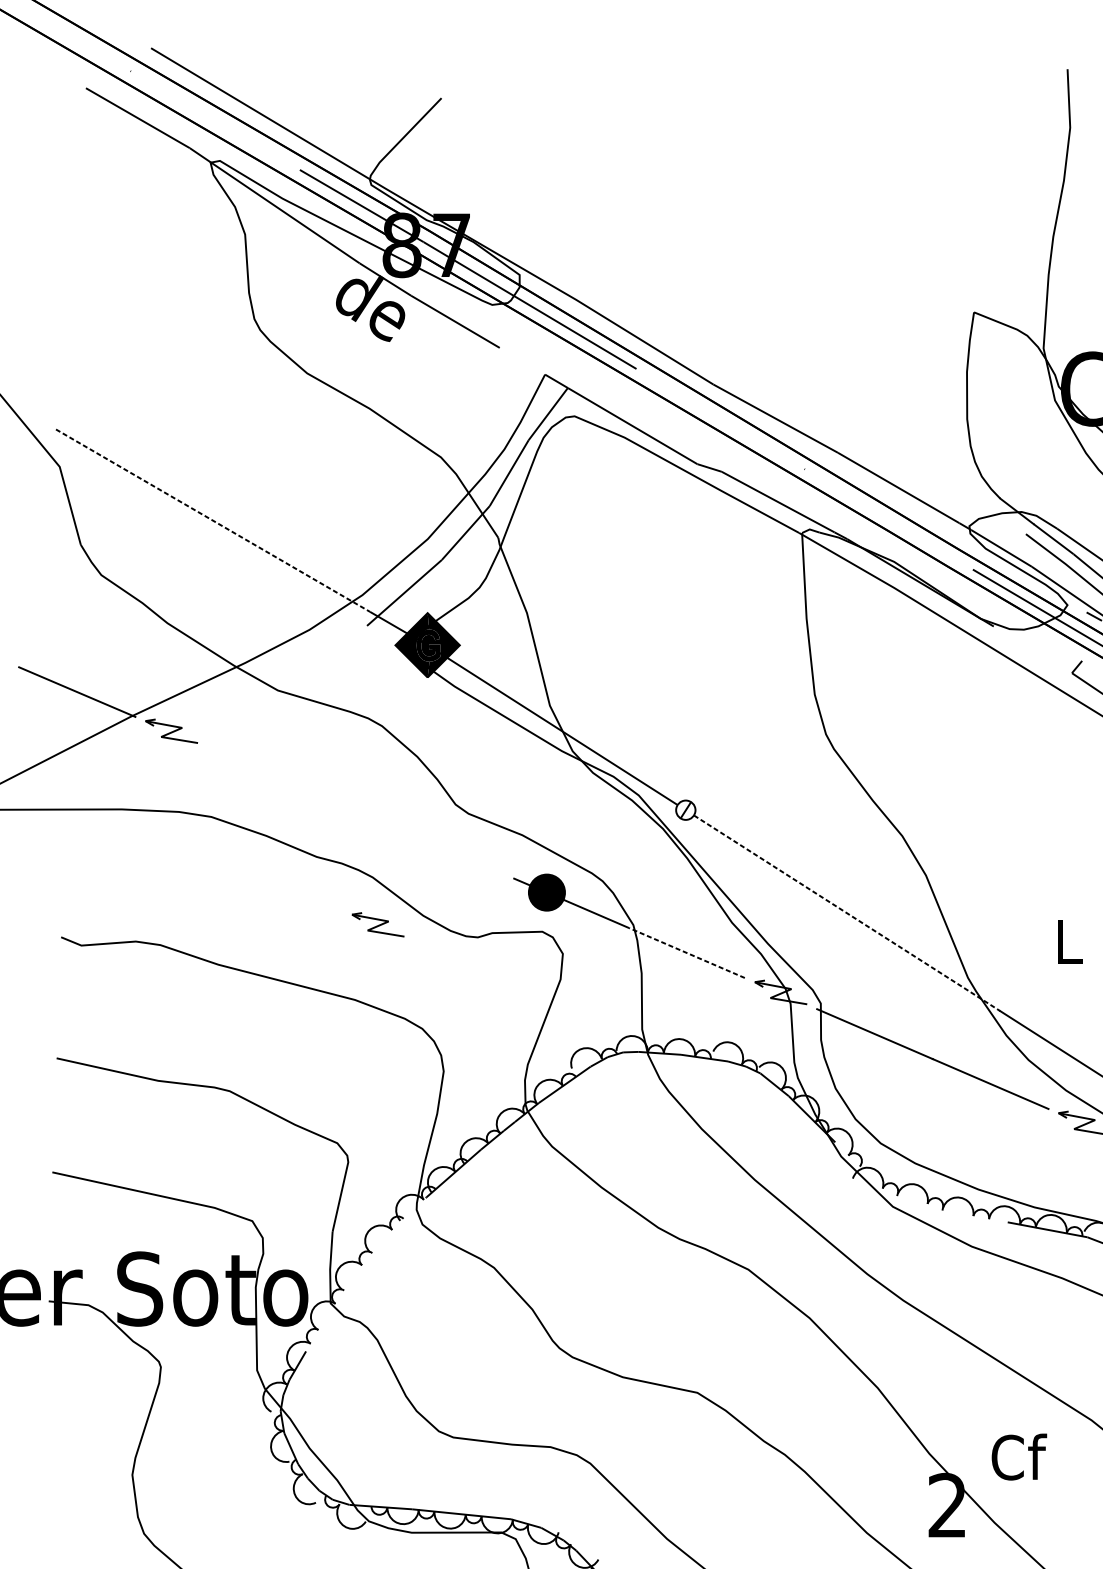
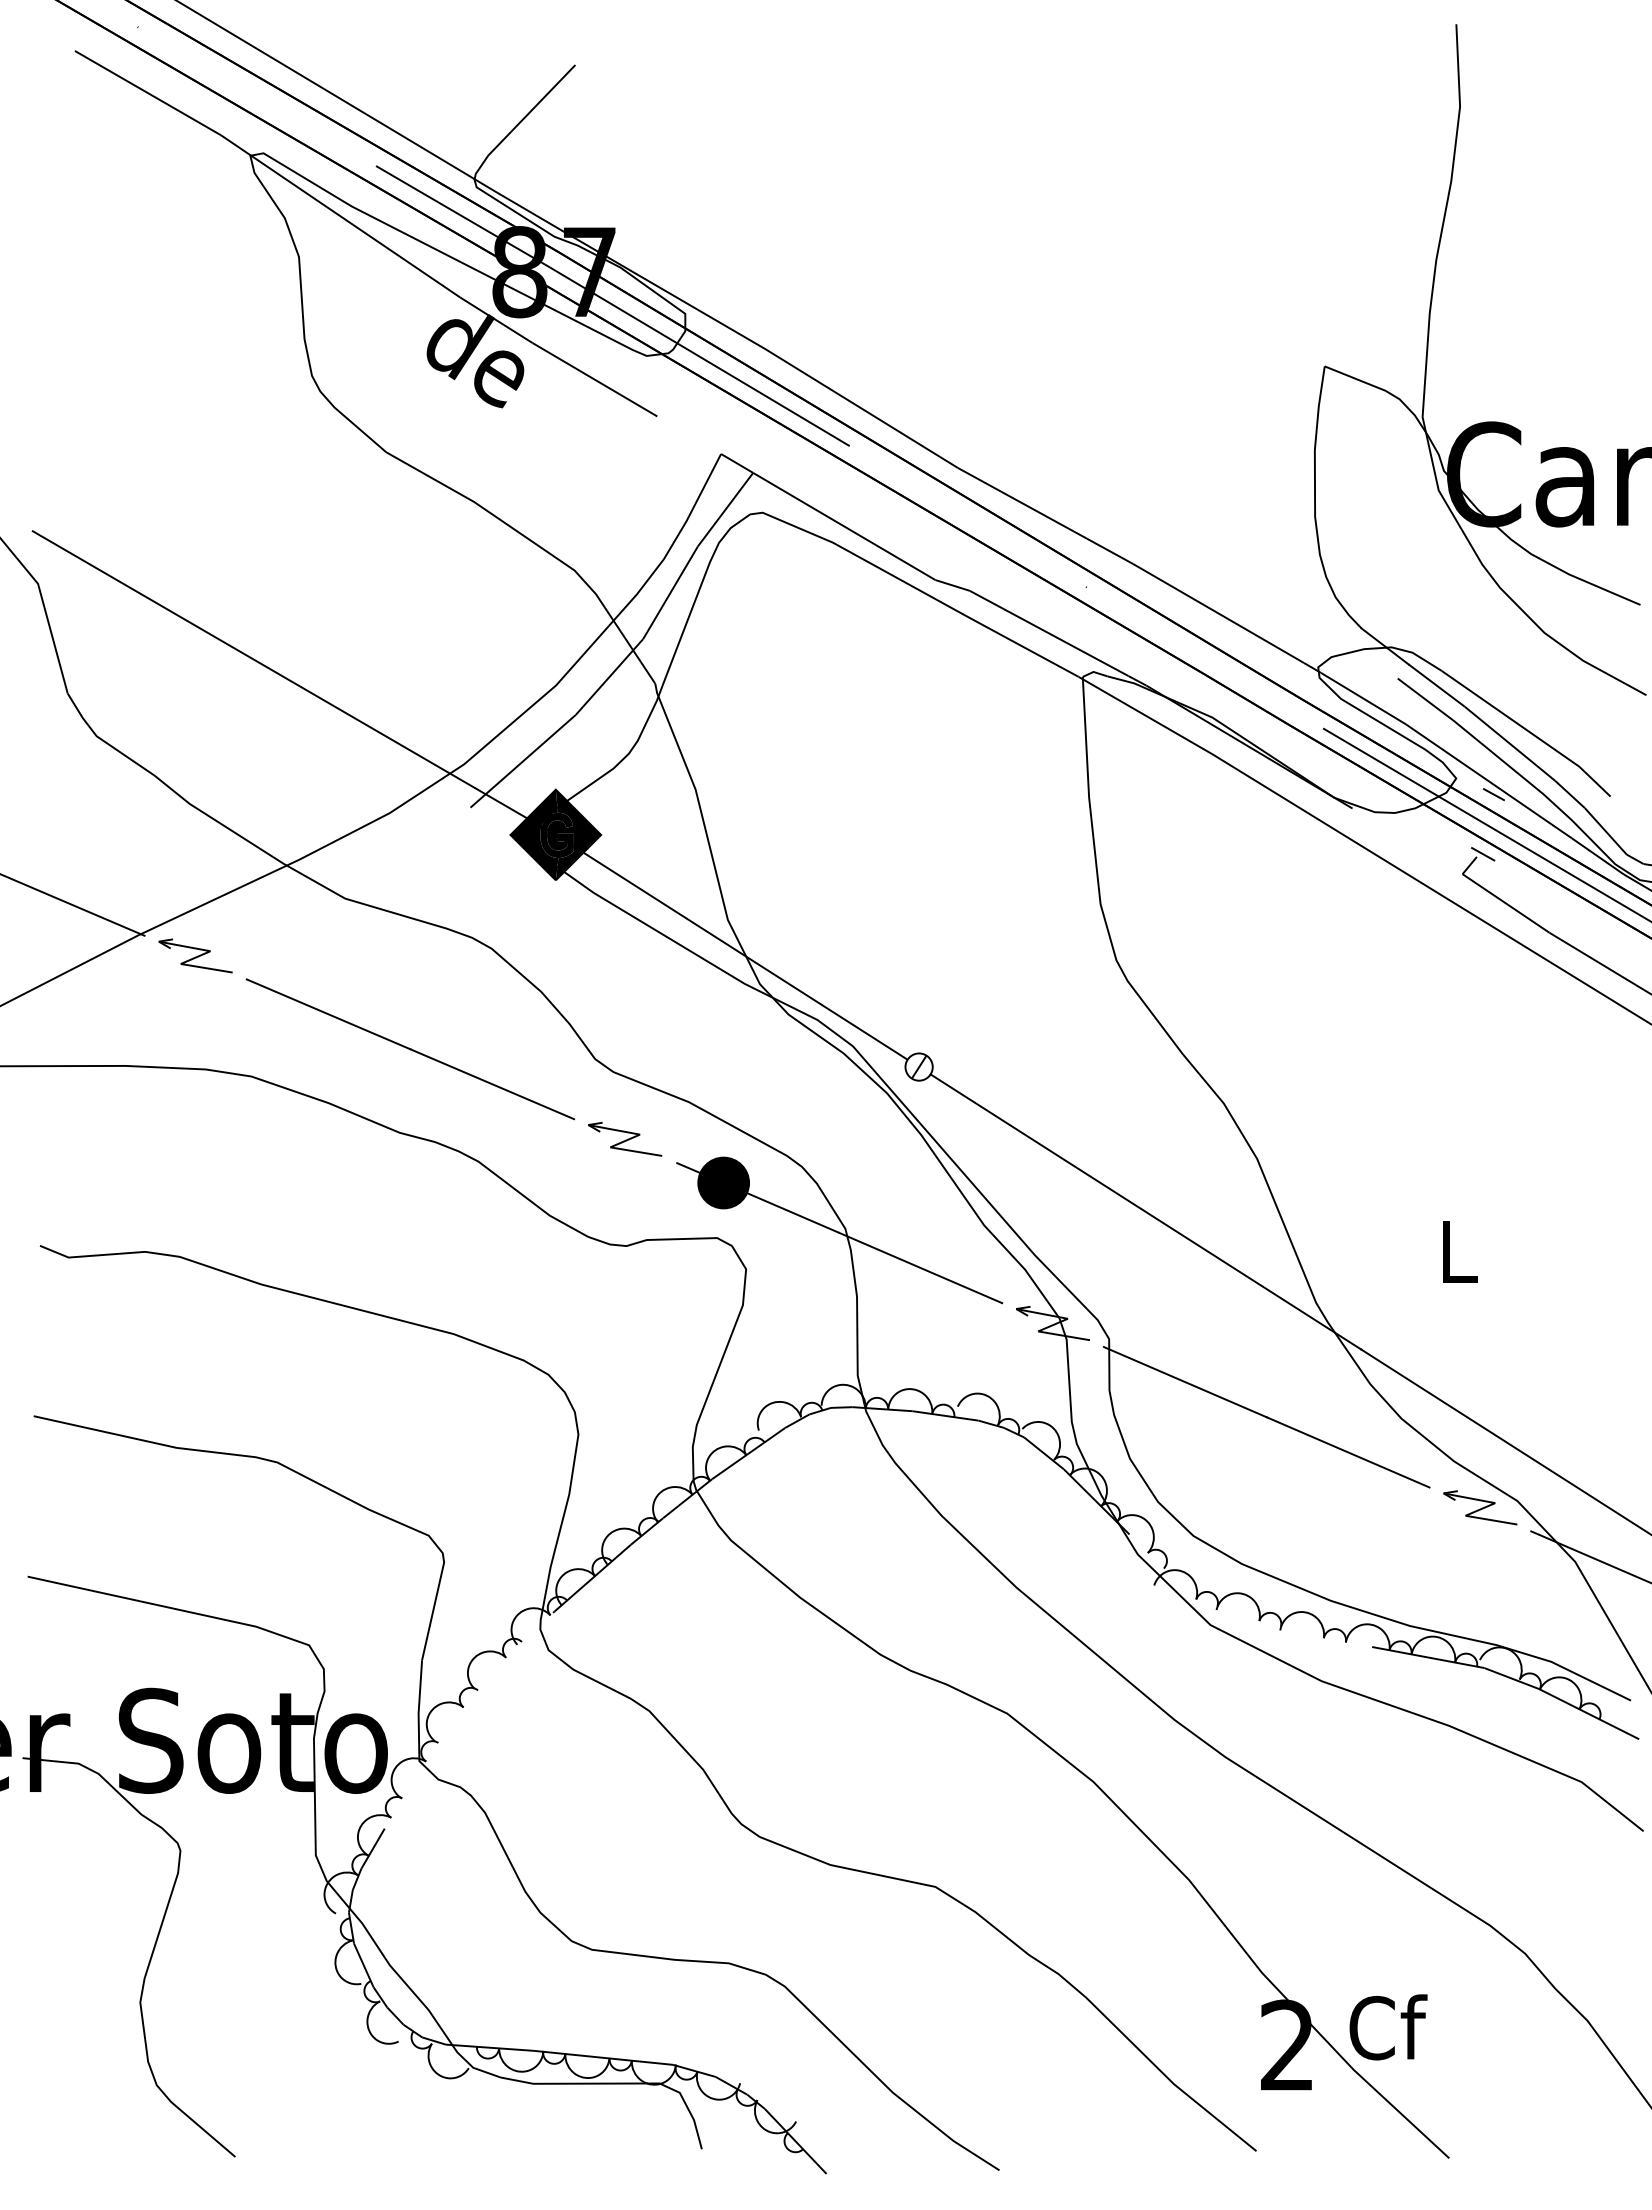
line: (212, 520) -> (253, 659), dashed -> solid
line: (1086, 658) -> (1483, 853), added
line: (324, 797) -> (410, 1049), added
line: (847, 913) -> (1146, 1212), dashed -> solid
part: (378, 924) -> (625, 1139), moved
line: (686, 953) -> (920, 1268), dashed -> solid
text: (1019, 1457) -> (1388, 2027), moved

